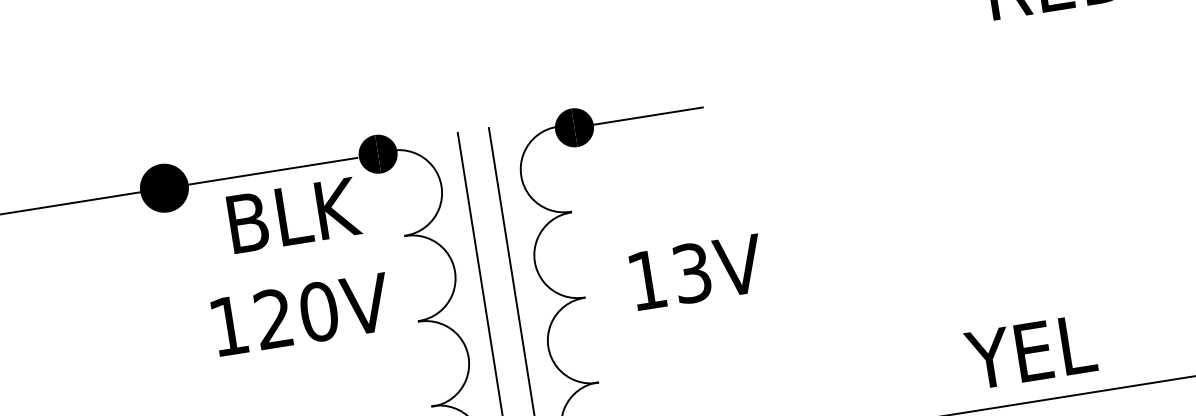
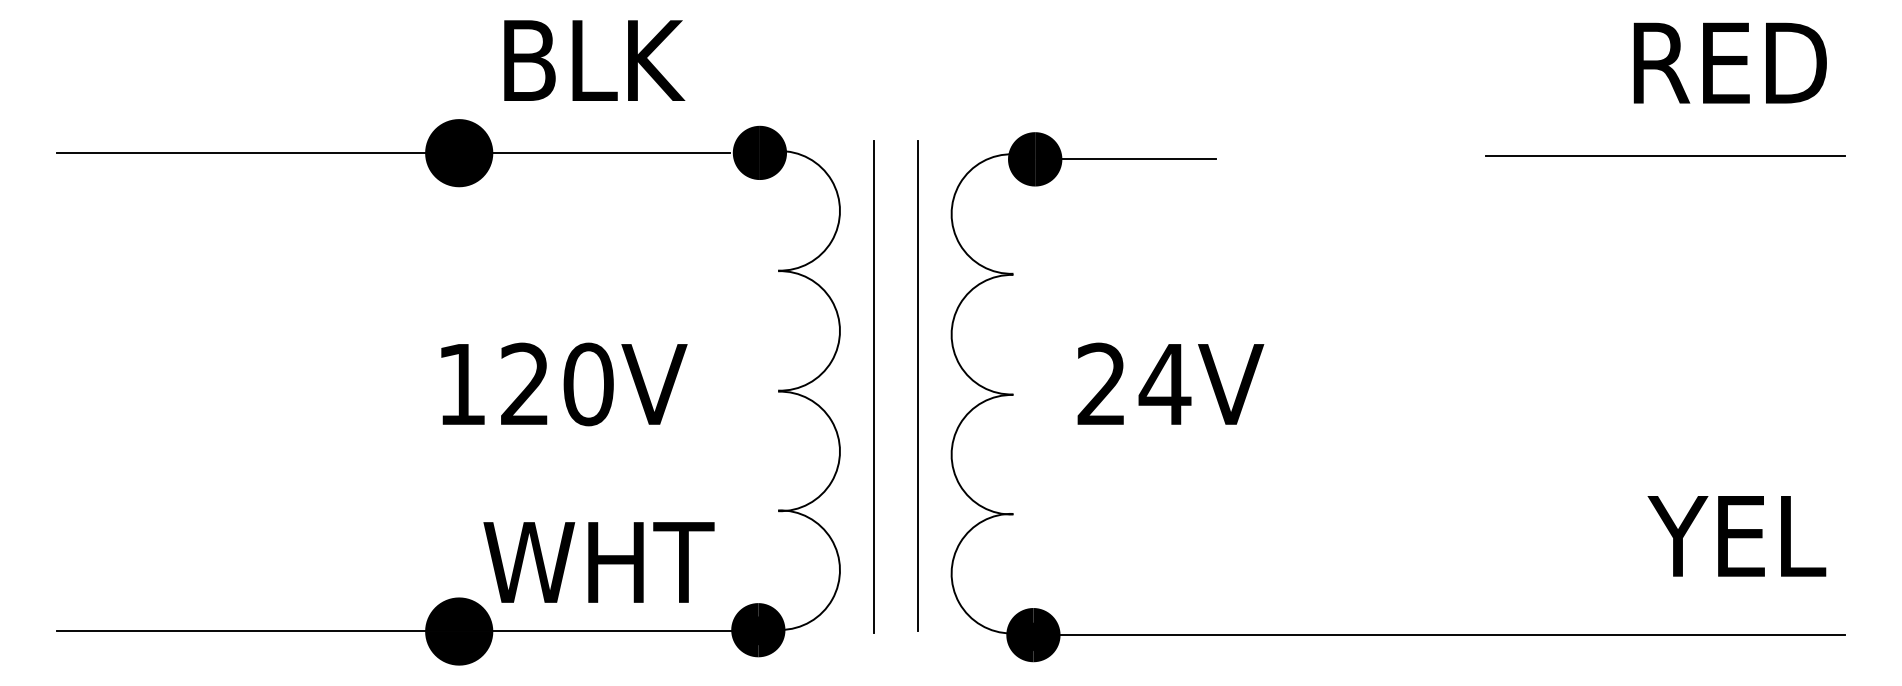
line: (1021, 54) -> (1664, 156), added
text: (294, 215) -> (594, 60), moved
text: (670, 276) -> (1134, 384), 13V -> 24V
text: (301, 314) -> (564, 384), moved
text: (1030, 352) -> (1736, 536), moved

